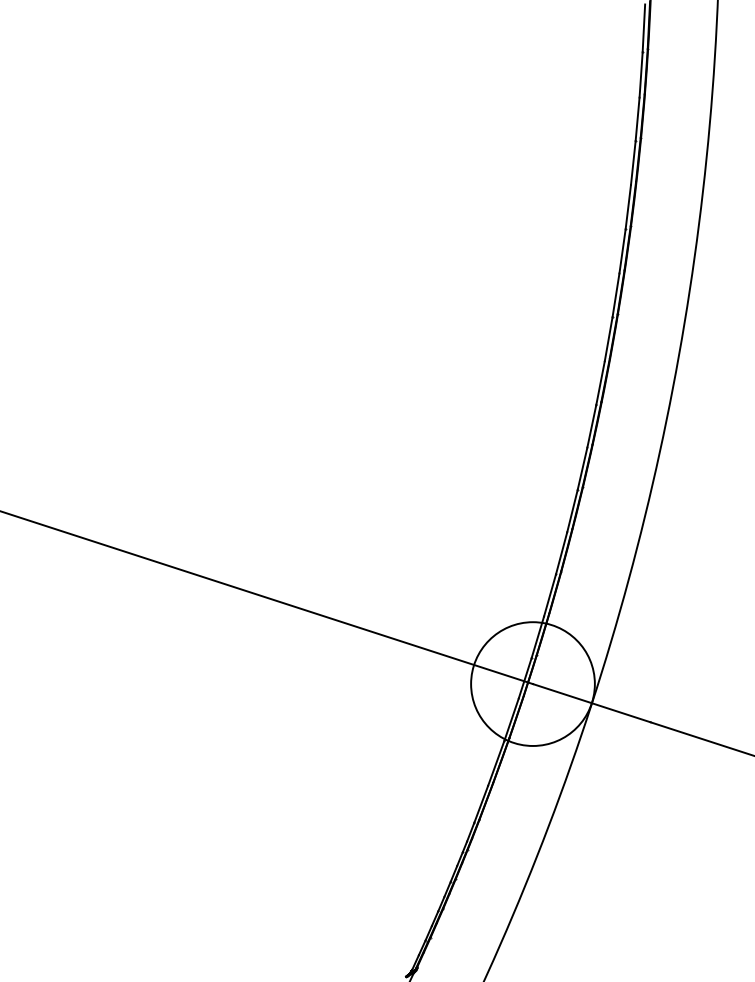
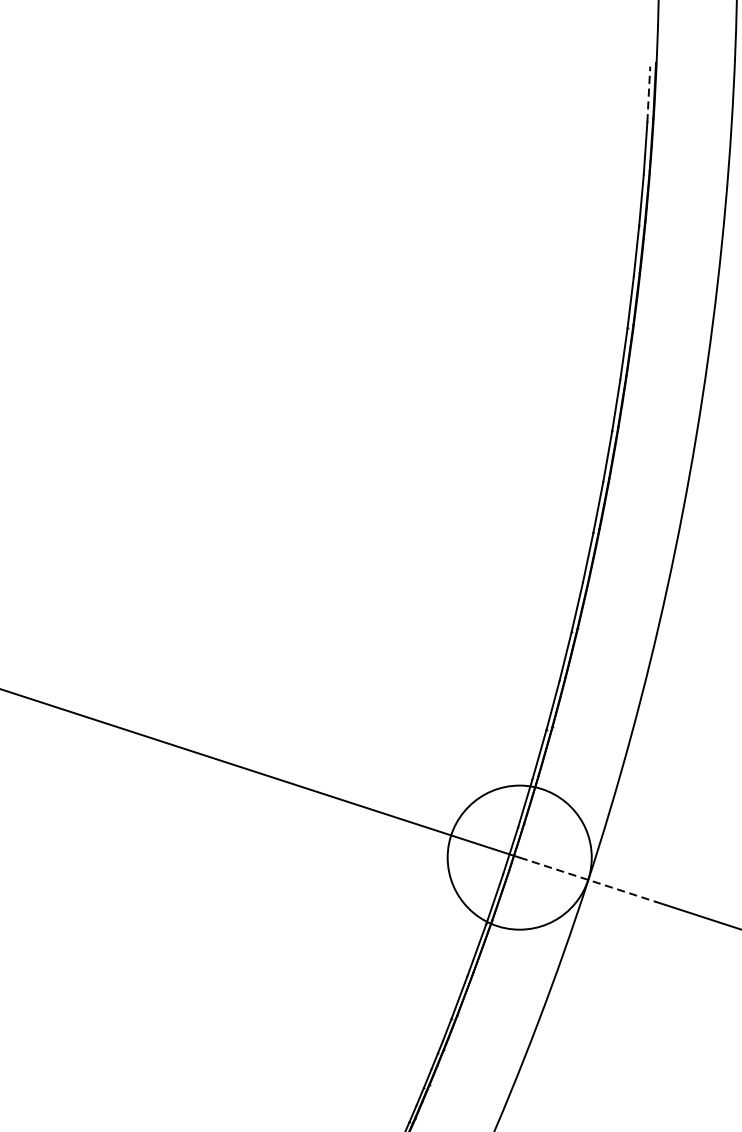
line: (643, 28) -> (648, 94), solid -> dashed
line: (591, 703) -> (587, 880), solid -> dashed

